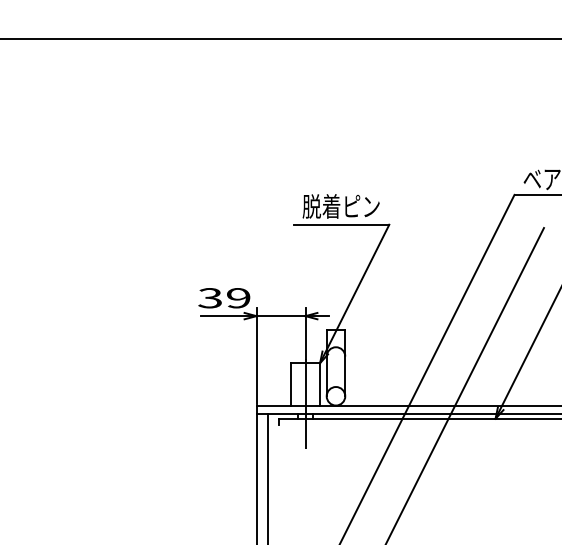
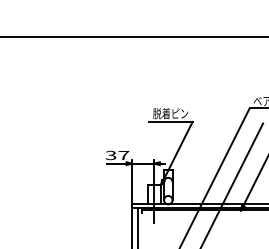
text: (237, 298) -> (123, 155), 39 -> 37

